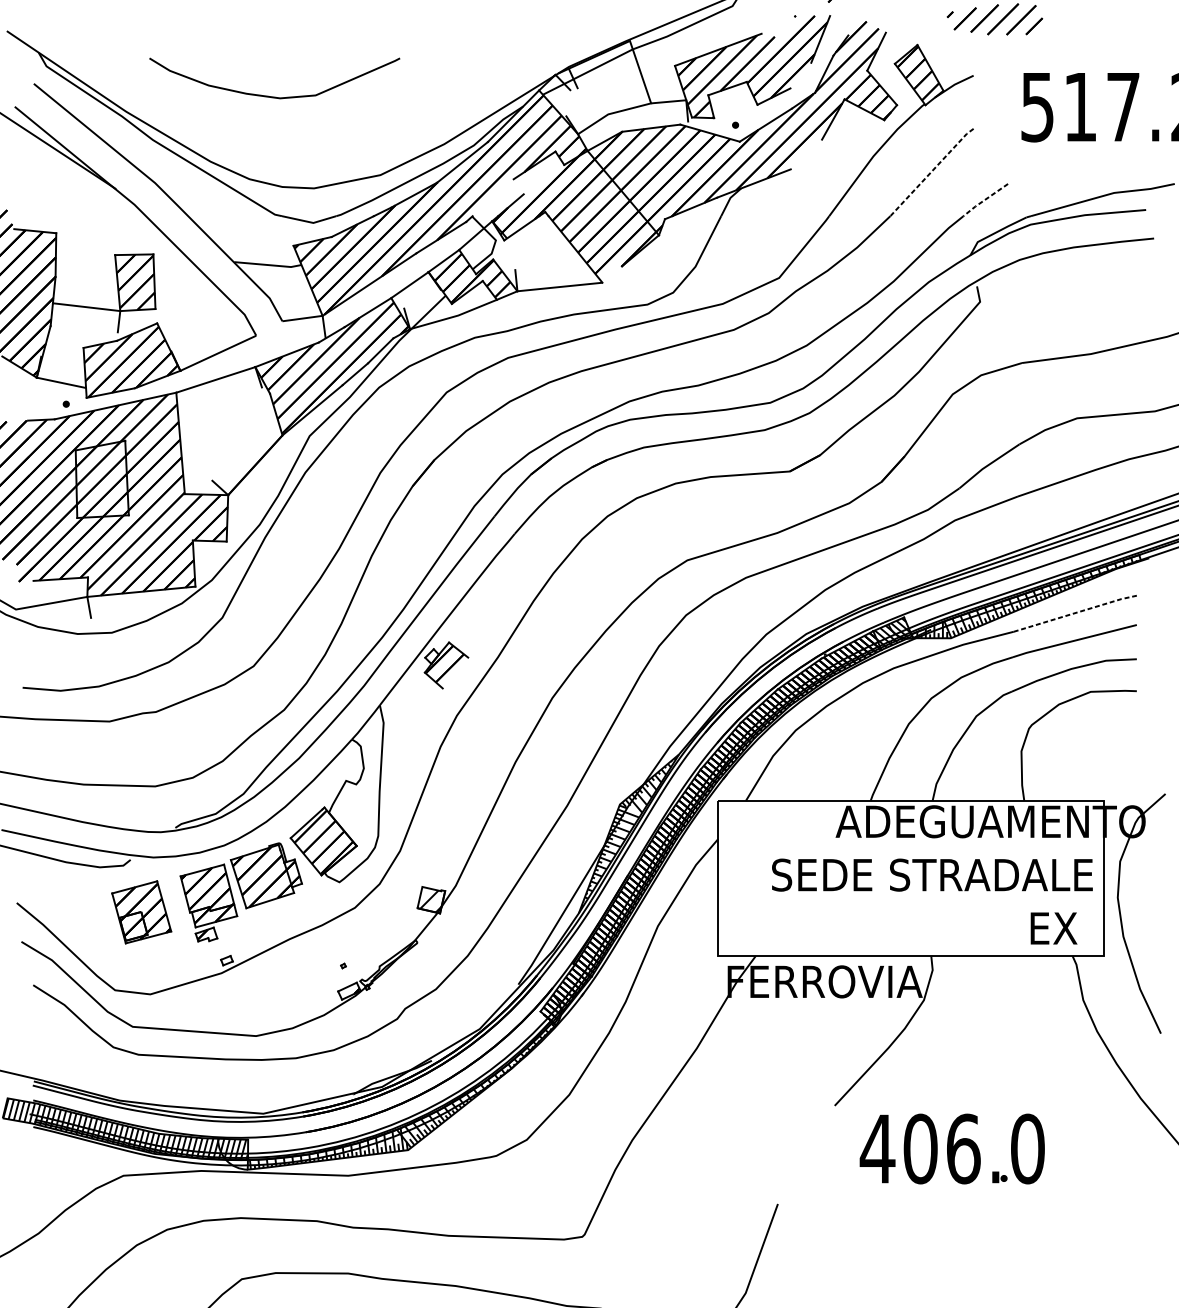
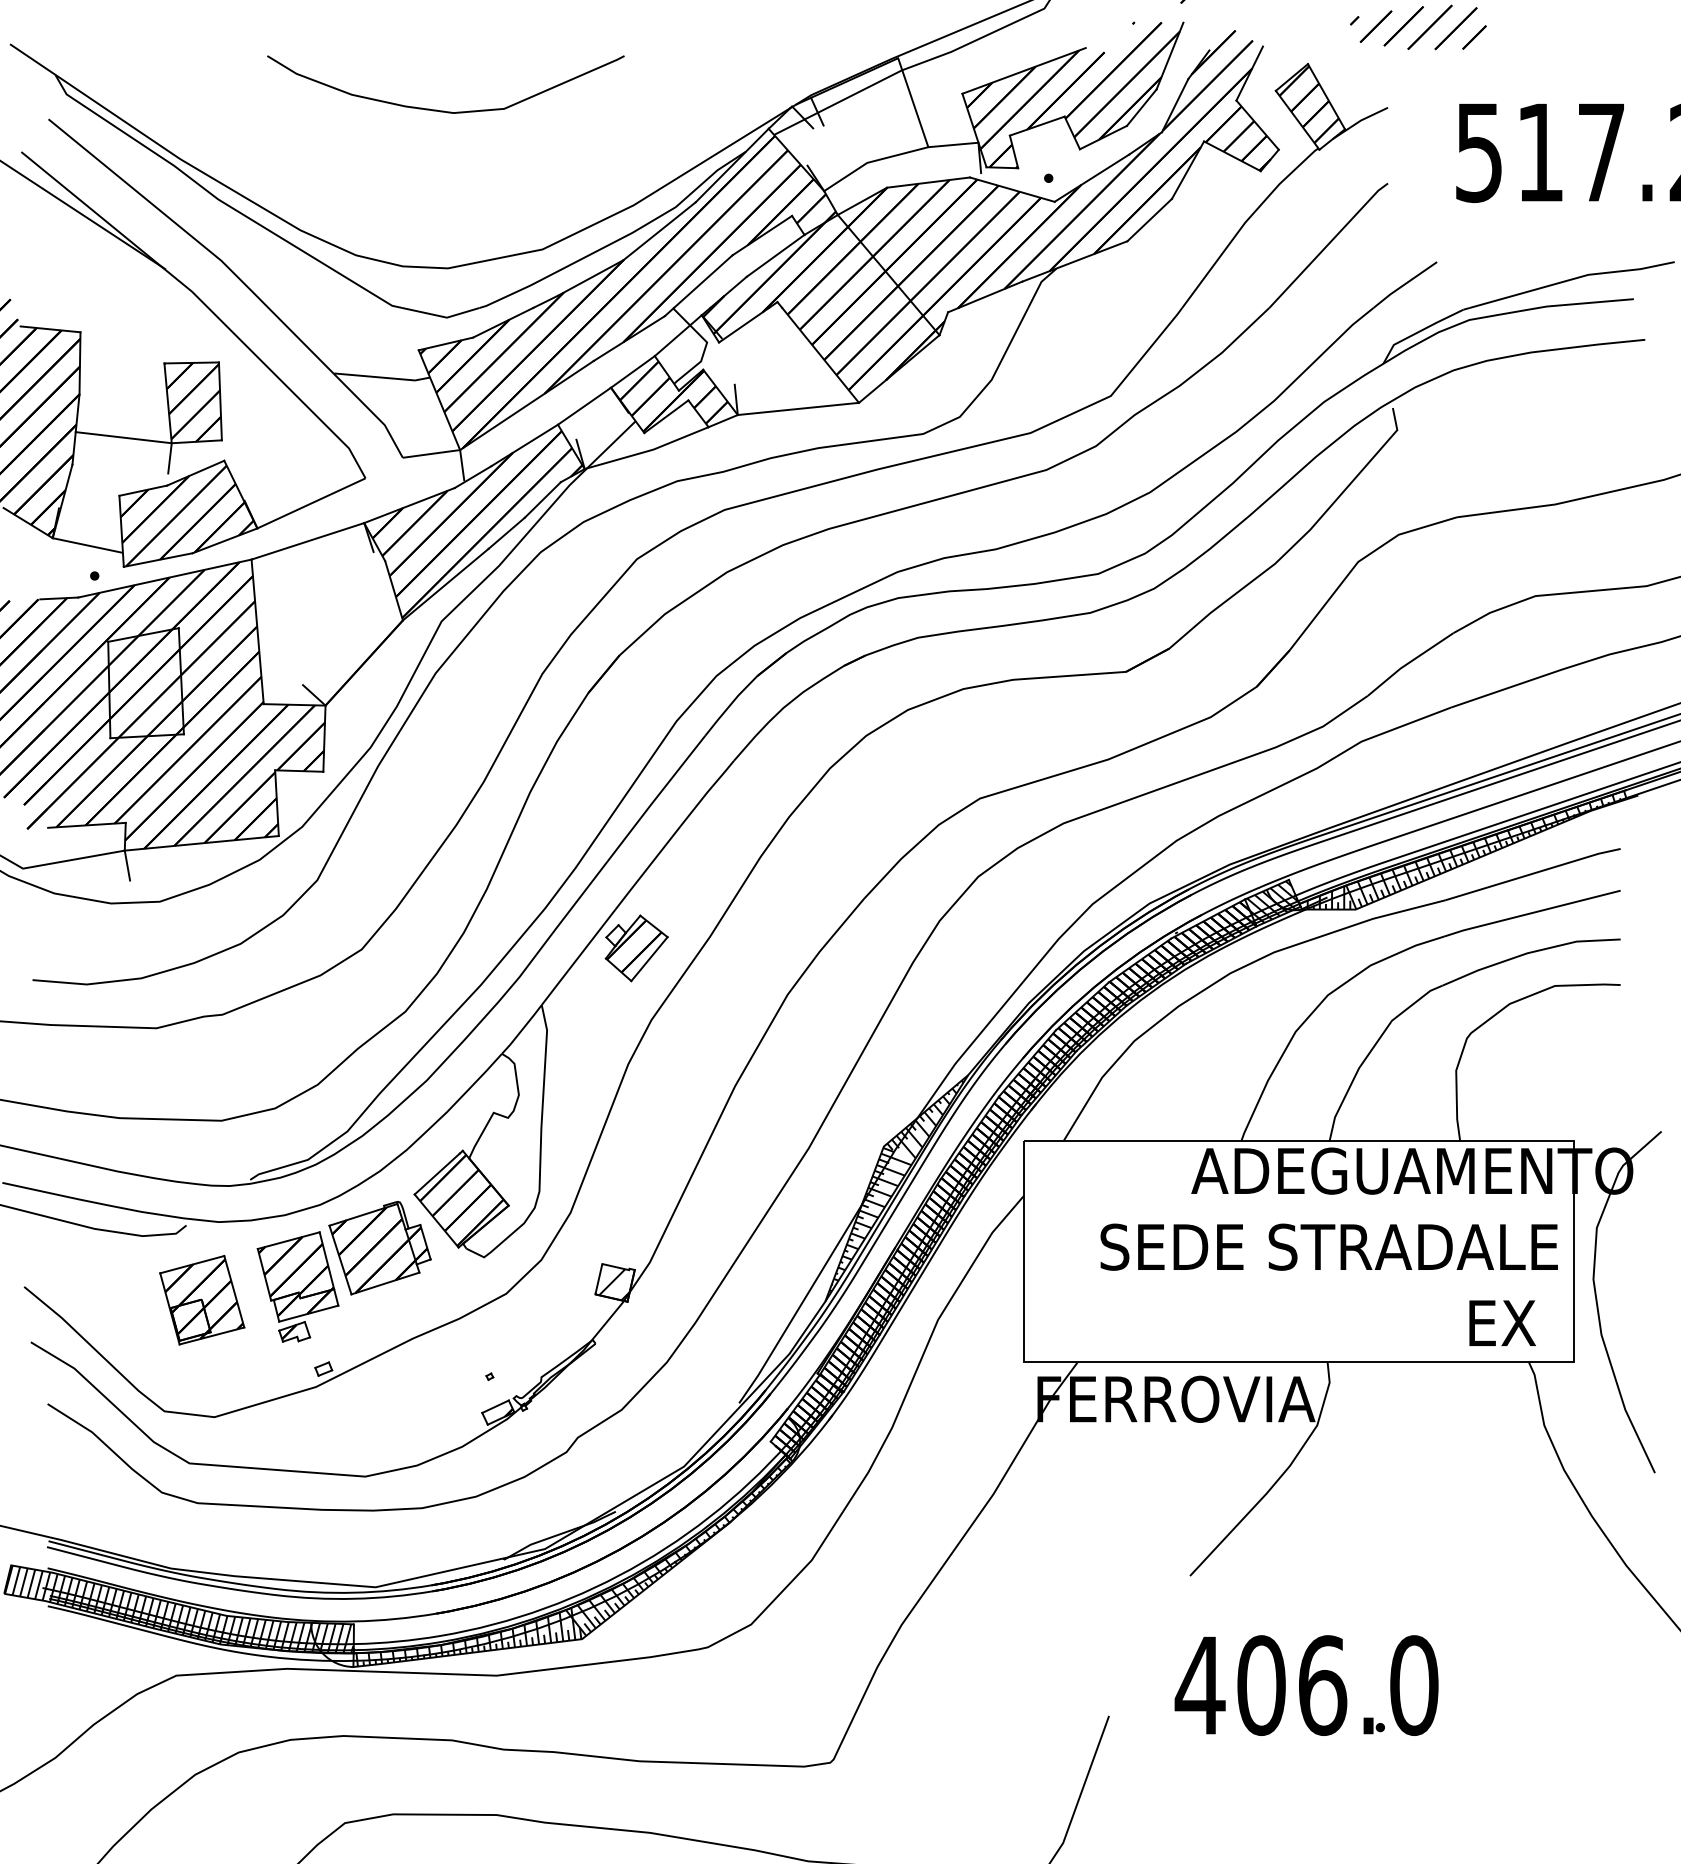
line: (800, 75) -> (1141, 107), added
curve: (273, 96) -> (444, 110), moved
line: (806, 154) -> (1149, 219), added
line: (931, 171) -> (1328, 244), dashed -> solid
line: (543, 179) -> (775, 255), added
line: (492, 197) -> (702, 281), added
line: (985, 199) -> (1404, 284), dashed -> solid
line: (611, 274) -> (872, 390), added
line: (1075, 612) -> (1533, 873), dashed -> solid
line: (455, 673) -> (649, 959), added
part: (952, 1148) -> (1306, 1685), moved

